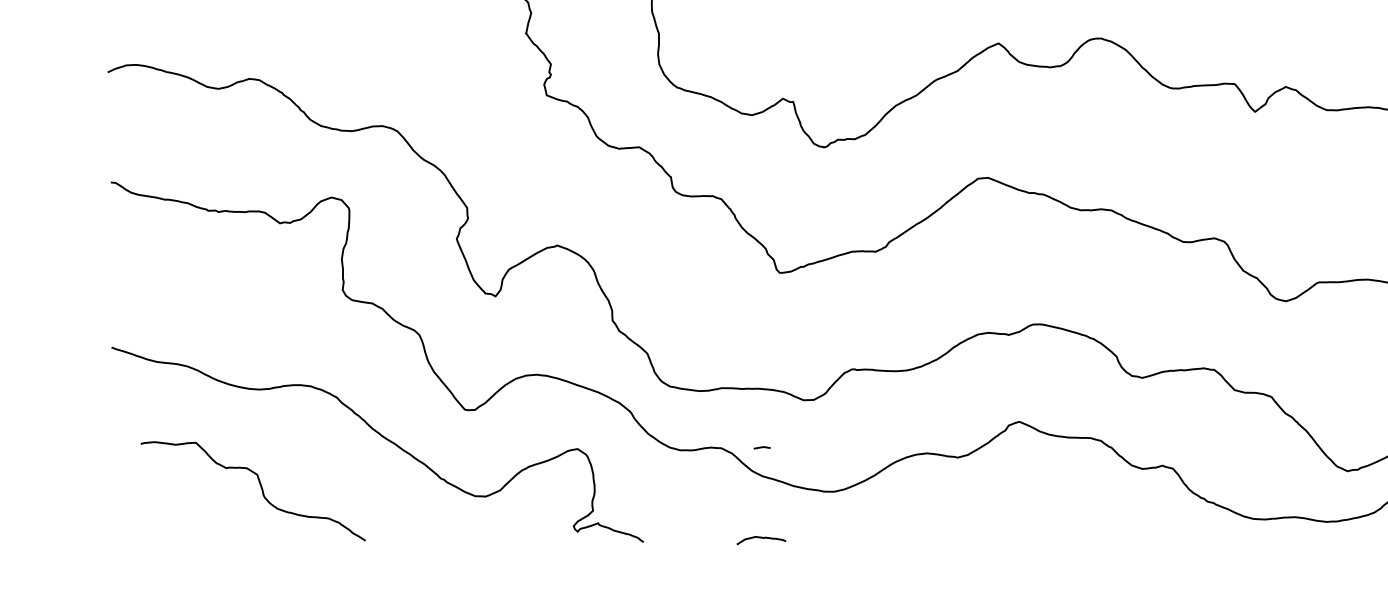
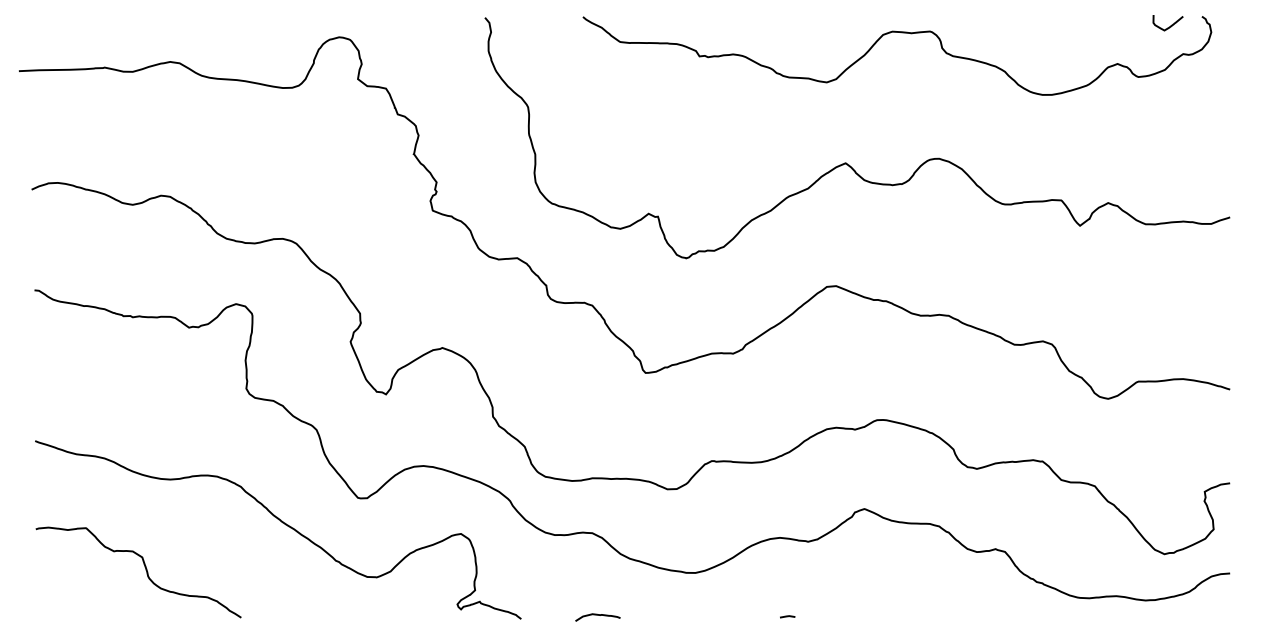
line: (762, 447) -> (787, 616), moved
curve: (260, 489) -> (145, 570), moved
curve: (760, 538) -> (597, 615), moved

